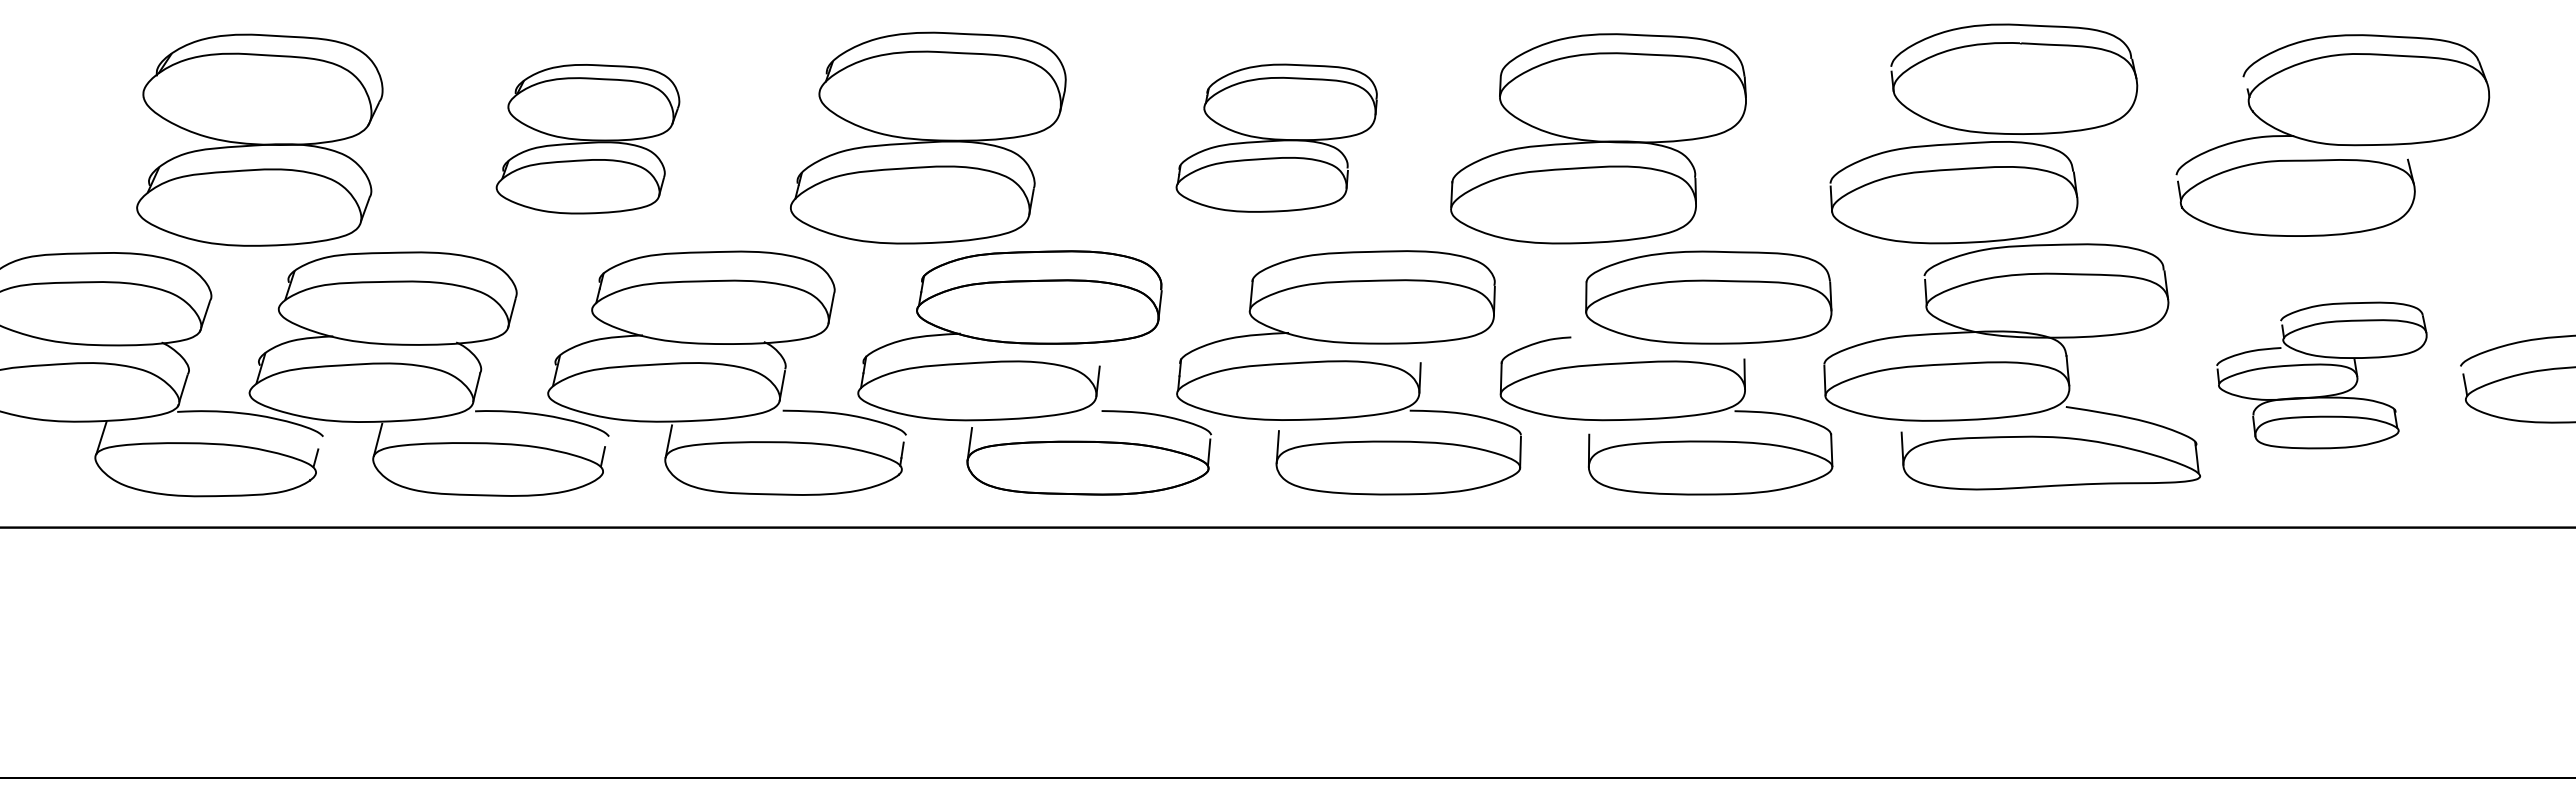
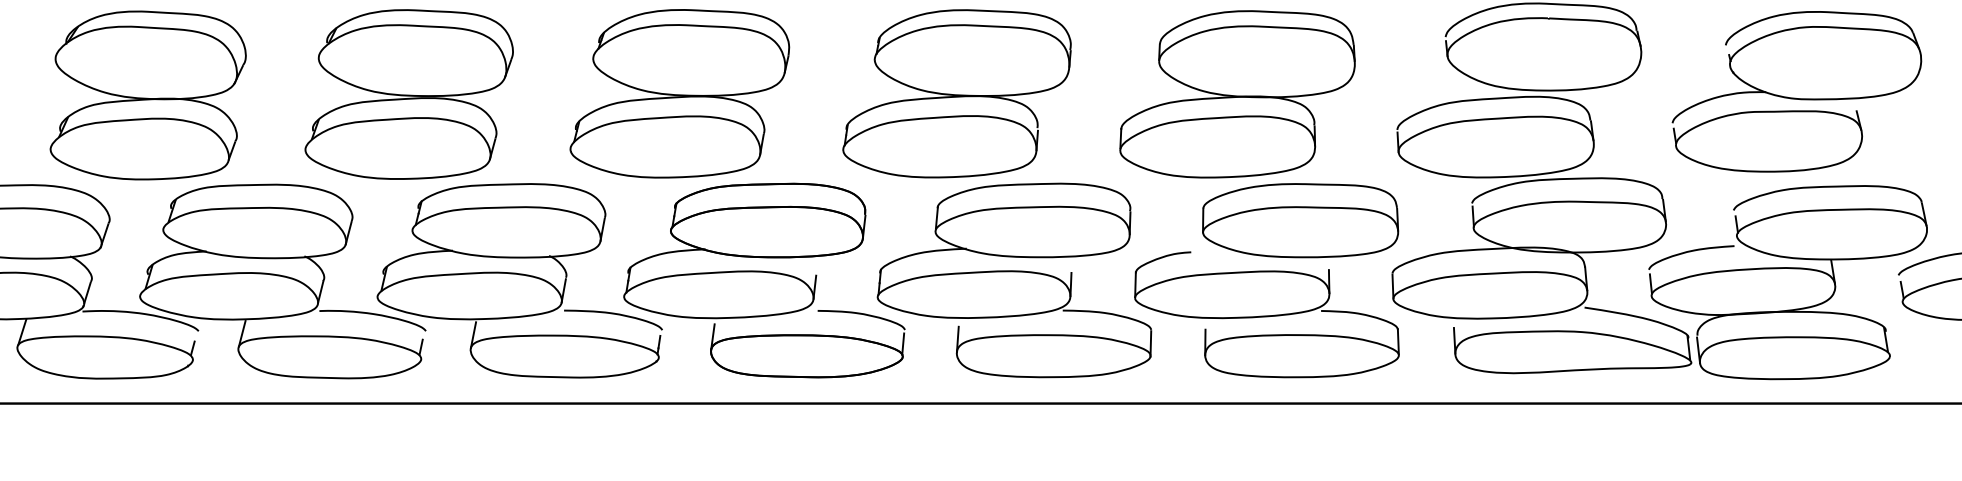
part: (1276, 138) -> (956, 94), size x1.43
part: (1598, 138) -> (1237, 94), moved
part: (587, 139) -> (408, 94), size x1.43
part: (2321, 375) -> (1787, 282), size x1.67

